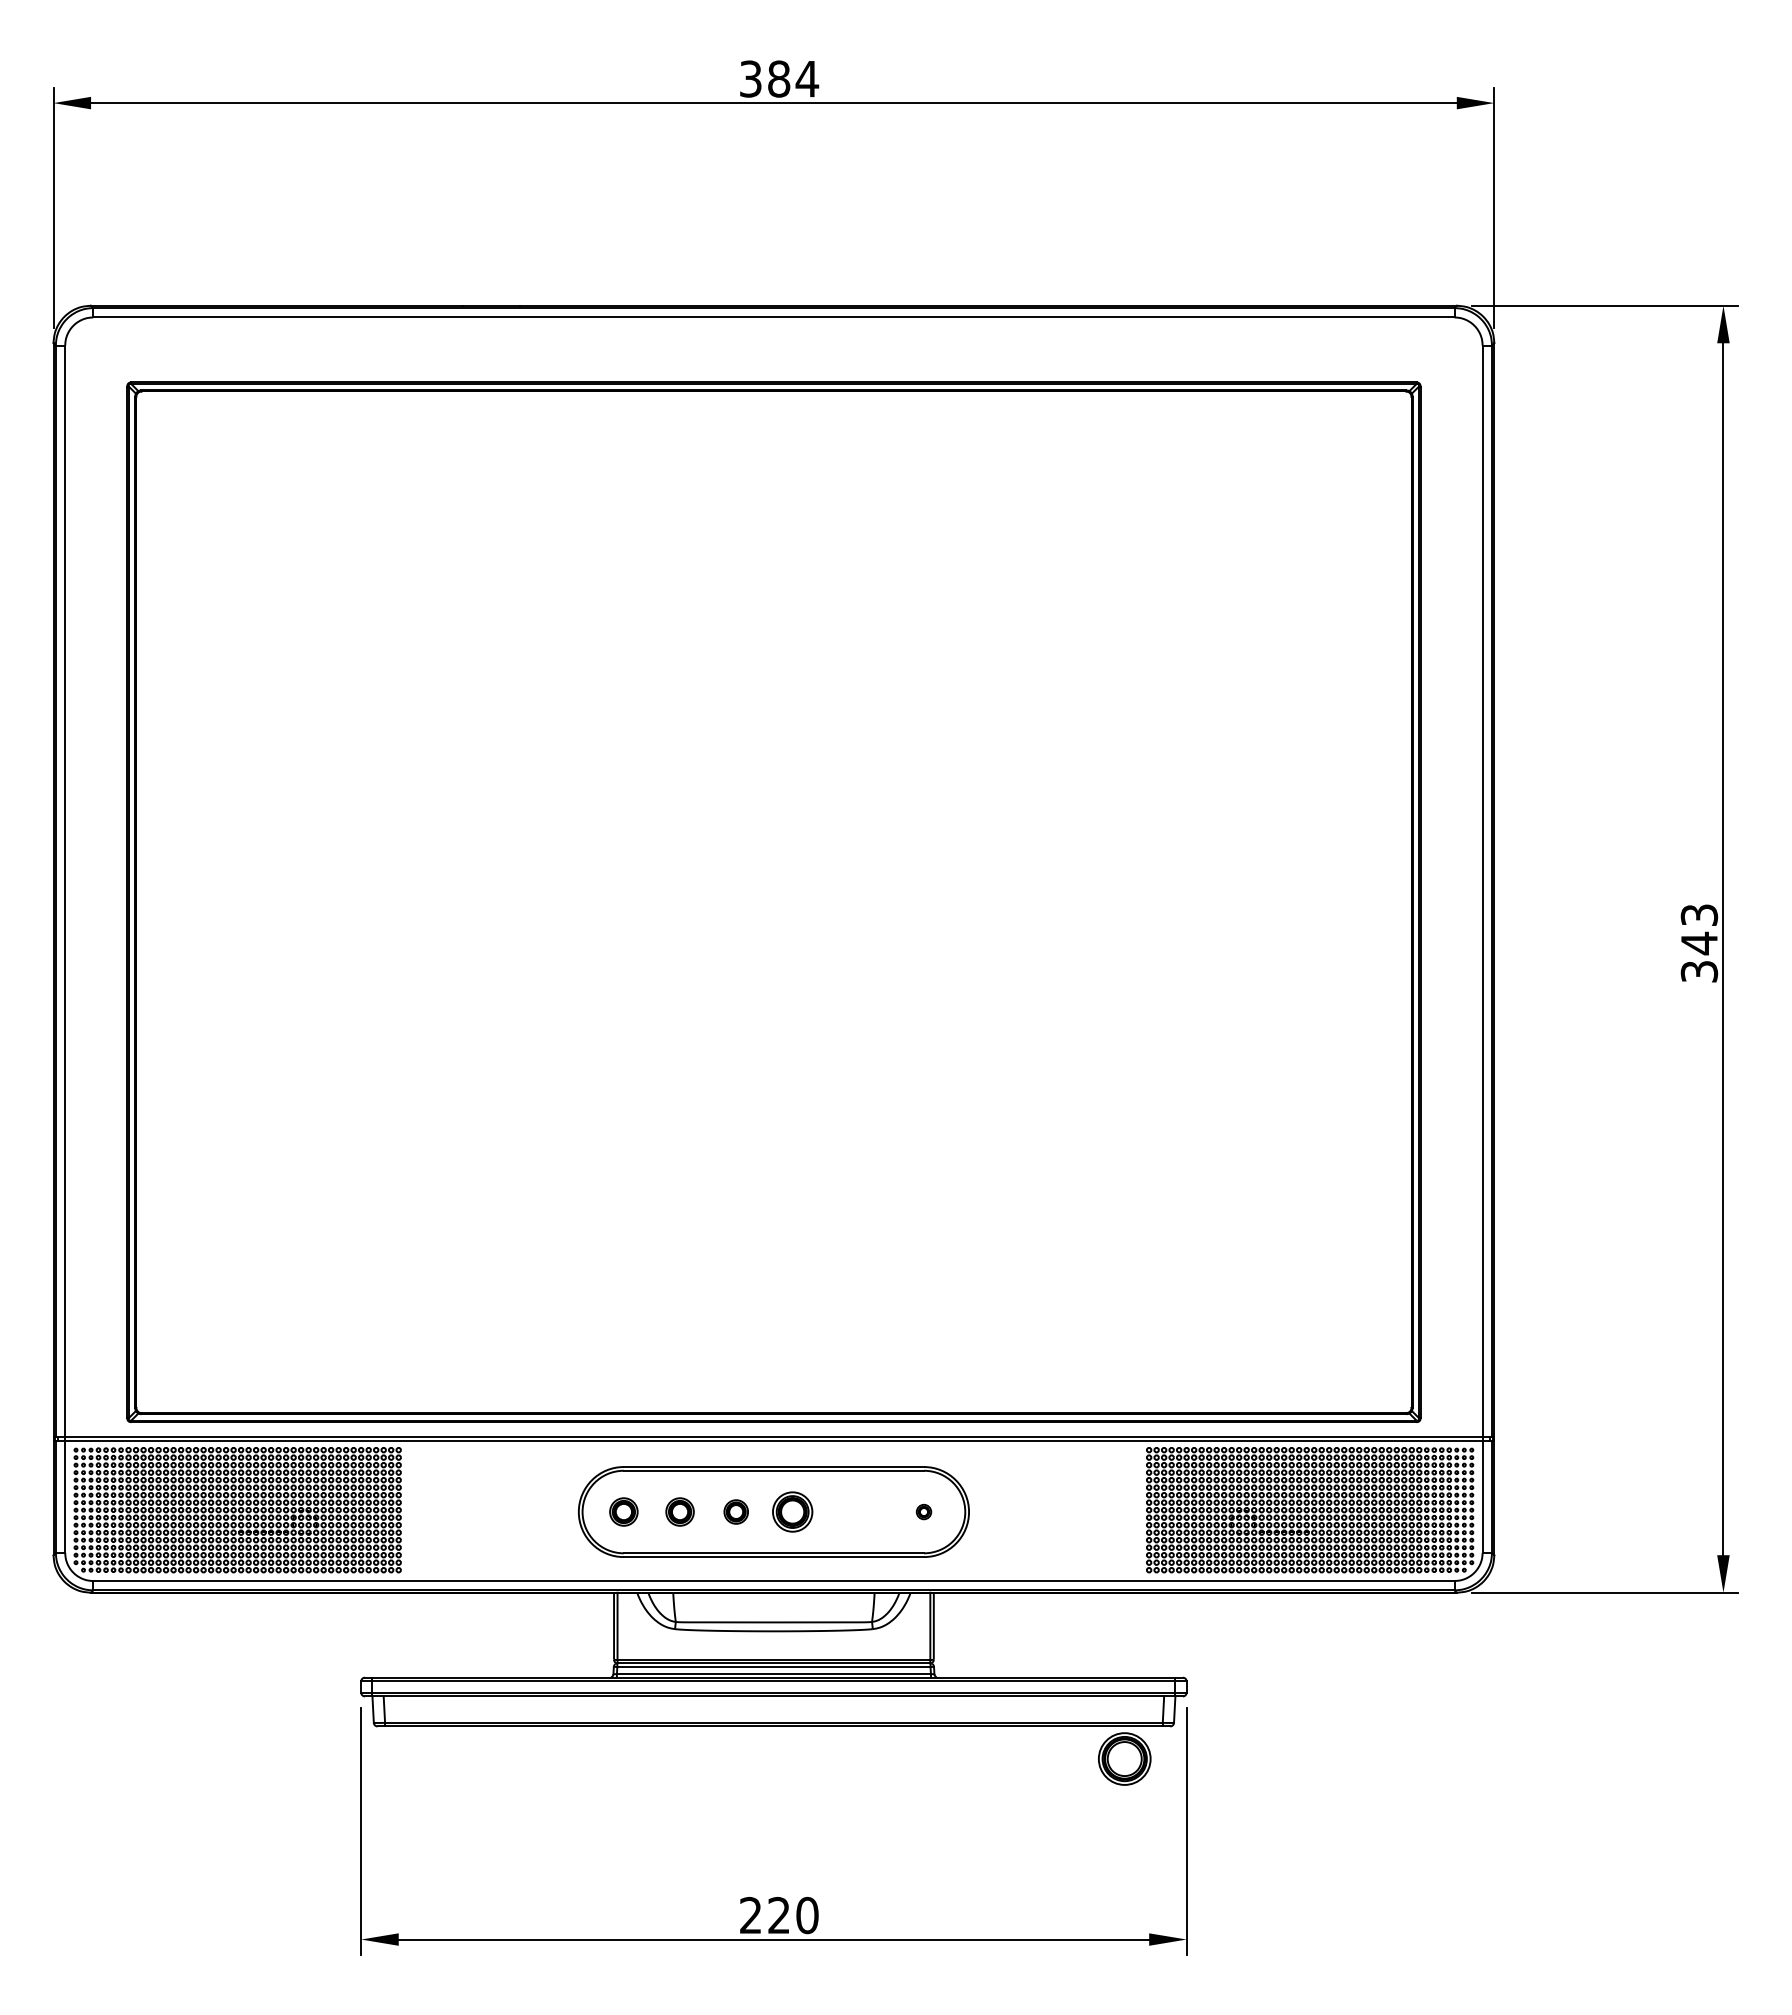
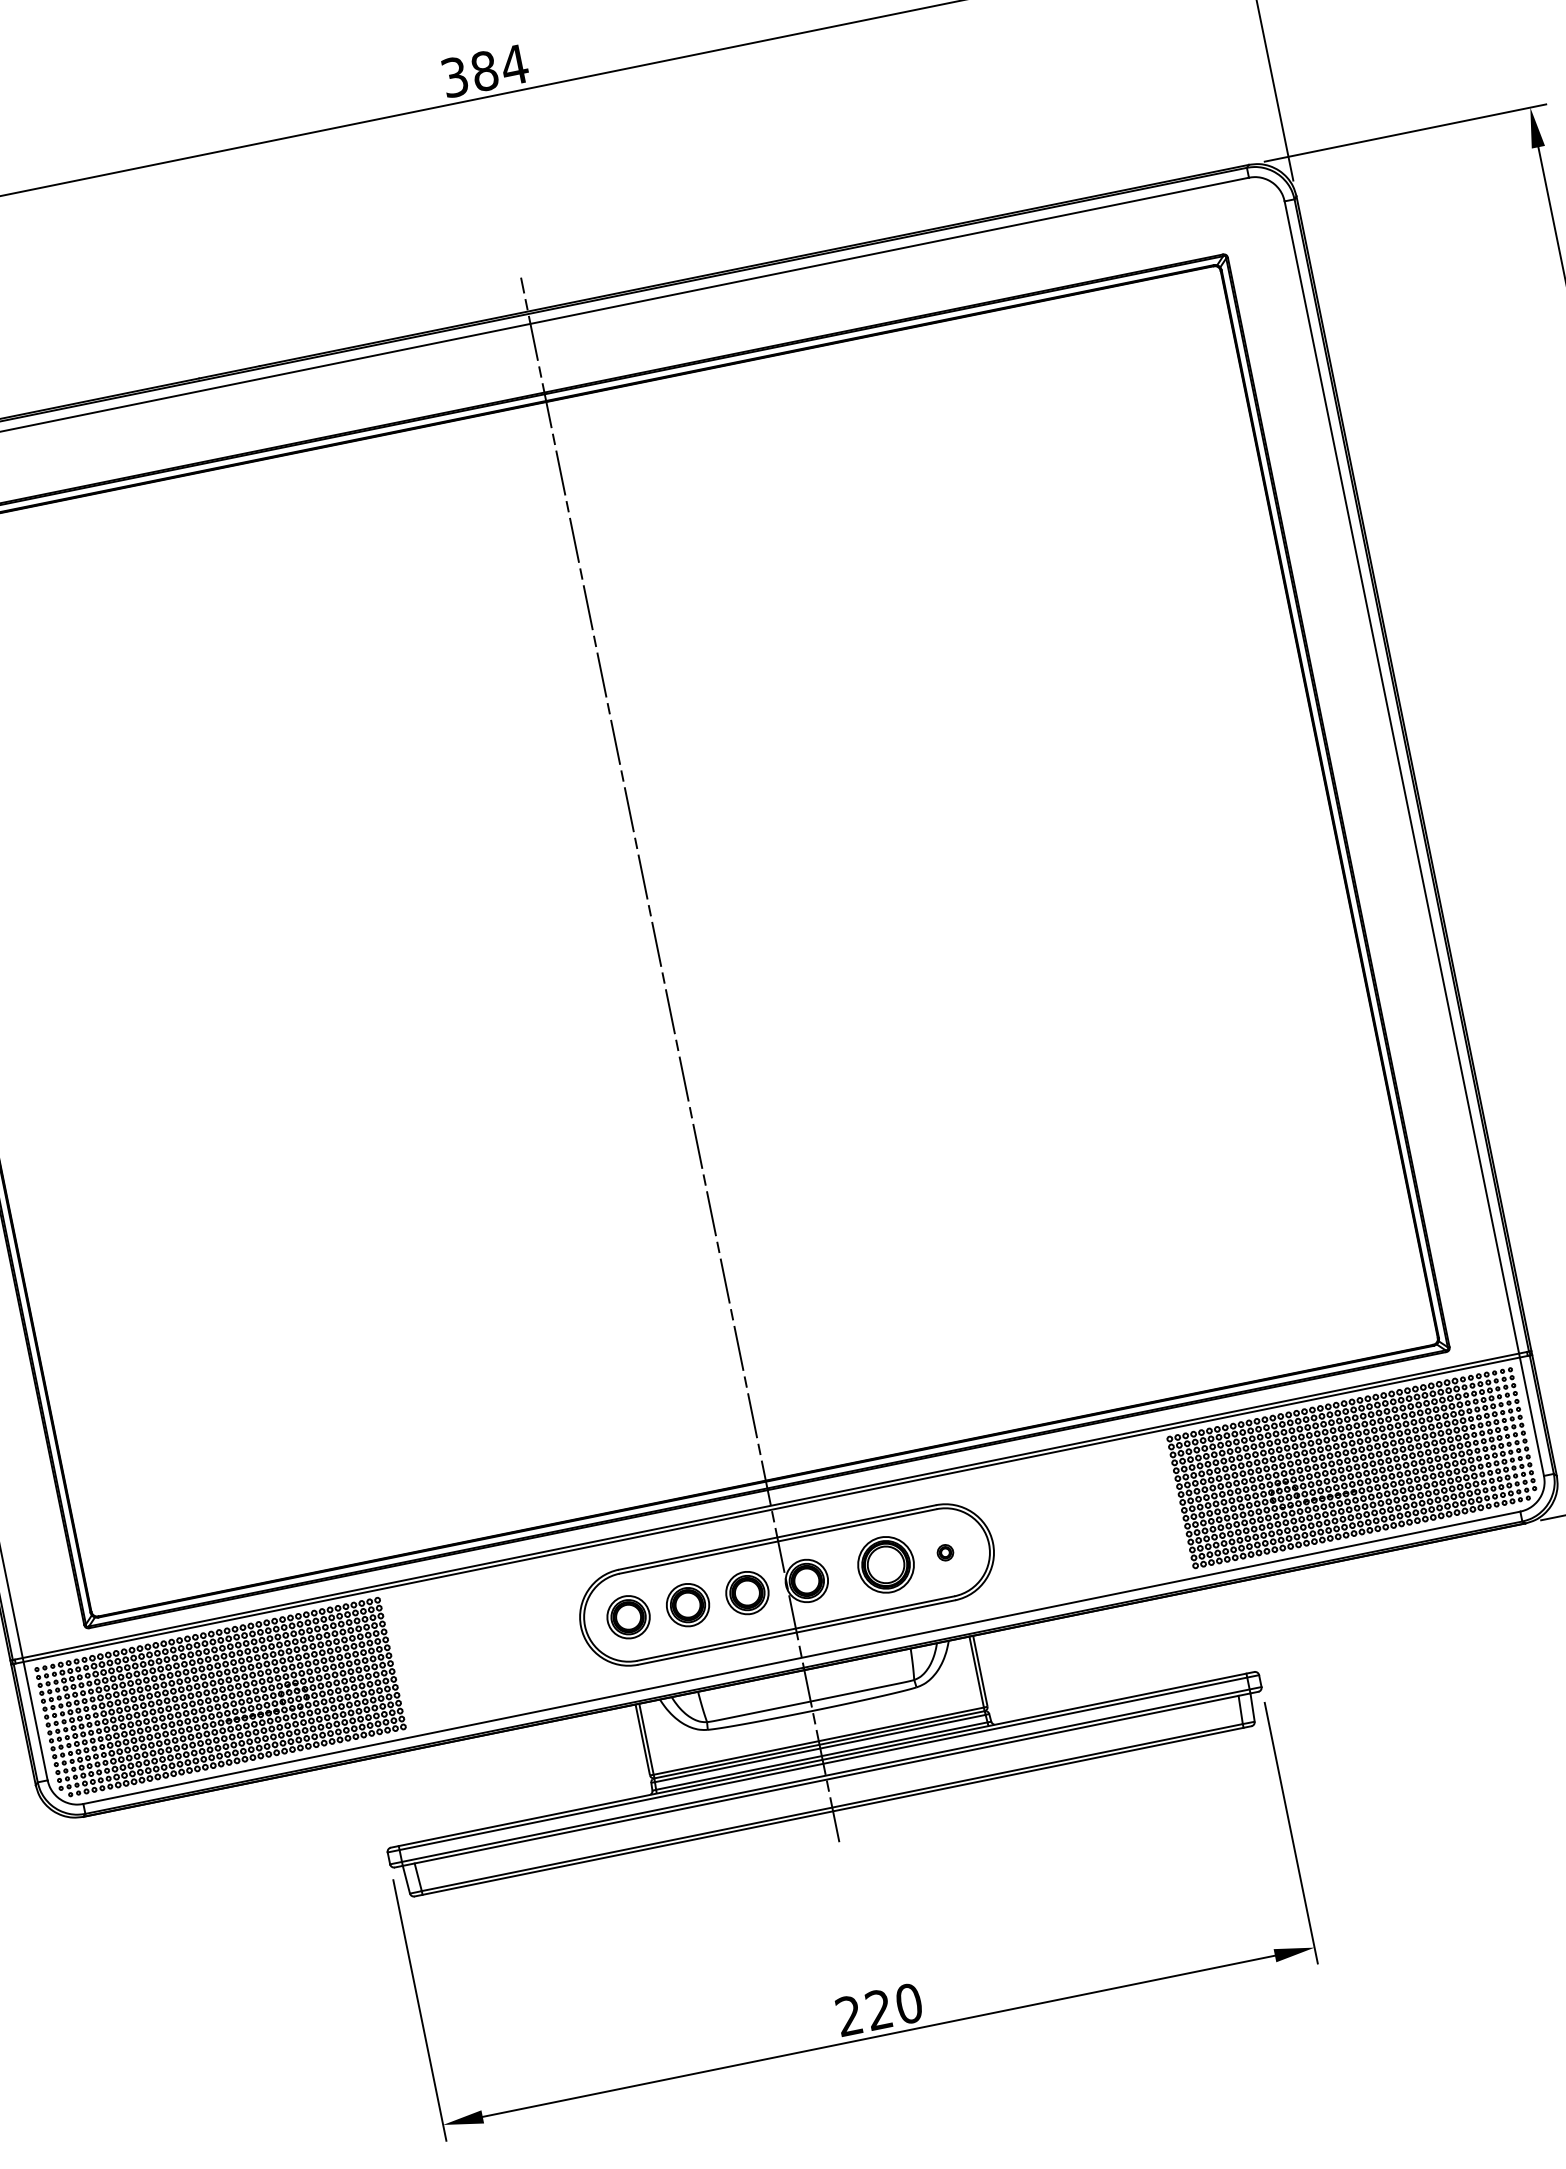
line: (773, 1014) -> (679, 1059), added
part: (623, 1511) -> (628, 1616), size x1.43
part: (679, 1511) -> (687, 1604), size x1.43
part: (735, 1511) -> (746, 1592), size x1.67
part: (1124, 1758) -> (885, 1564), moved

